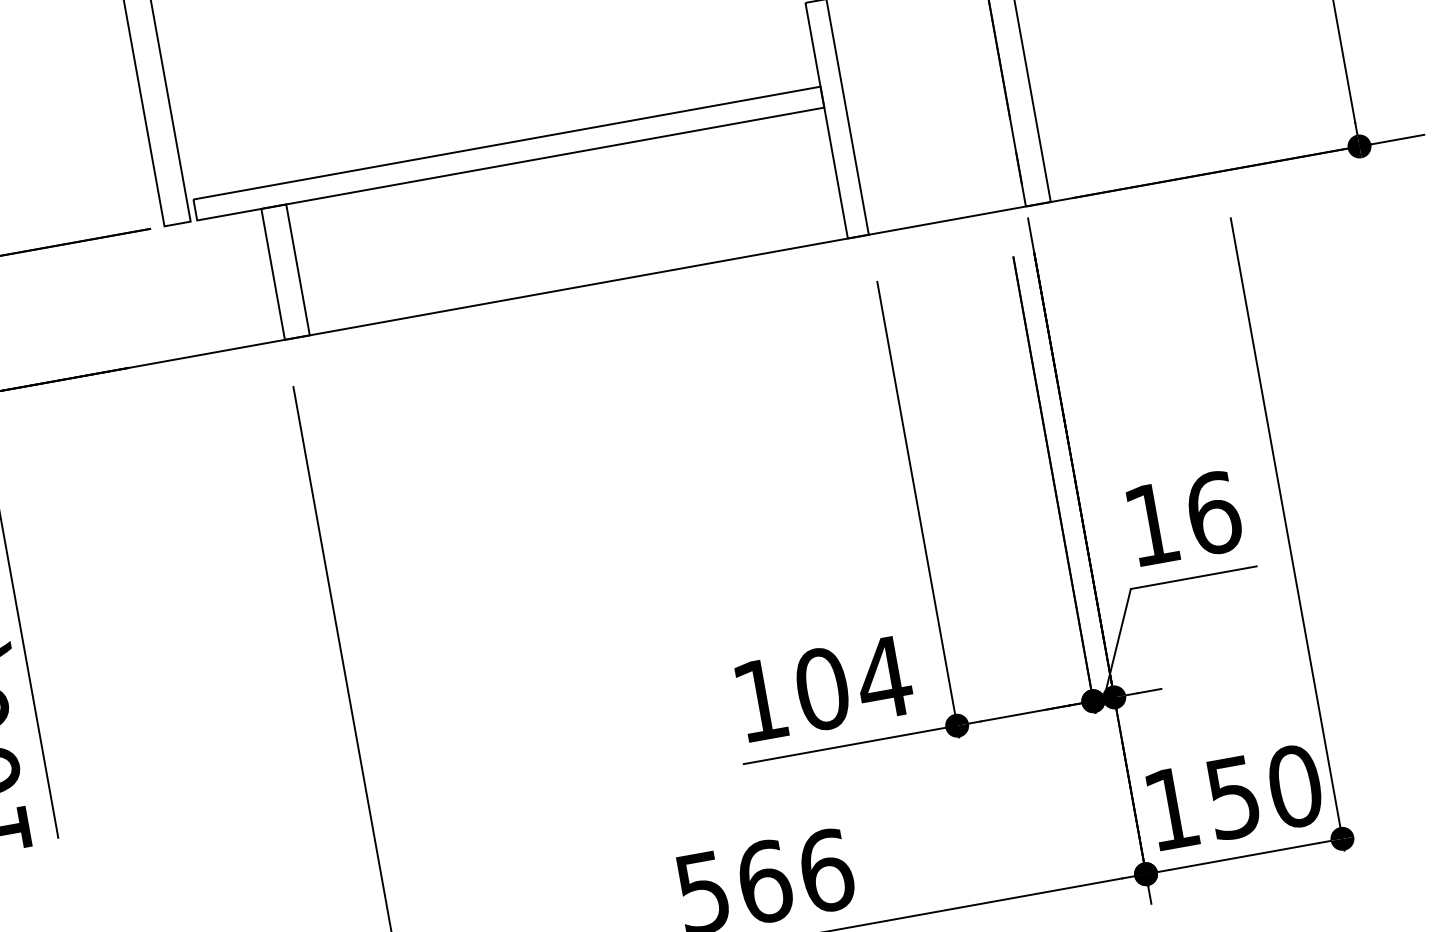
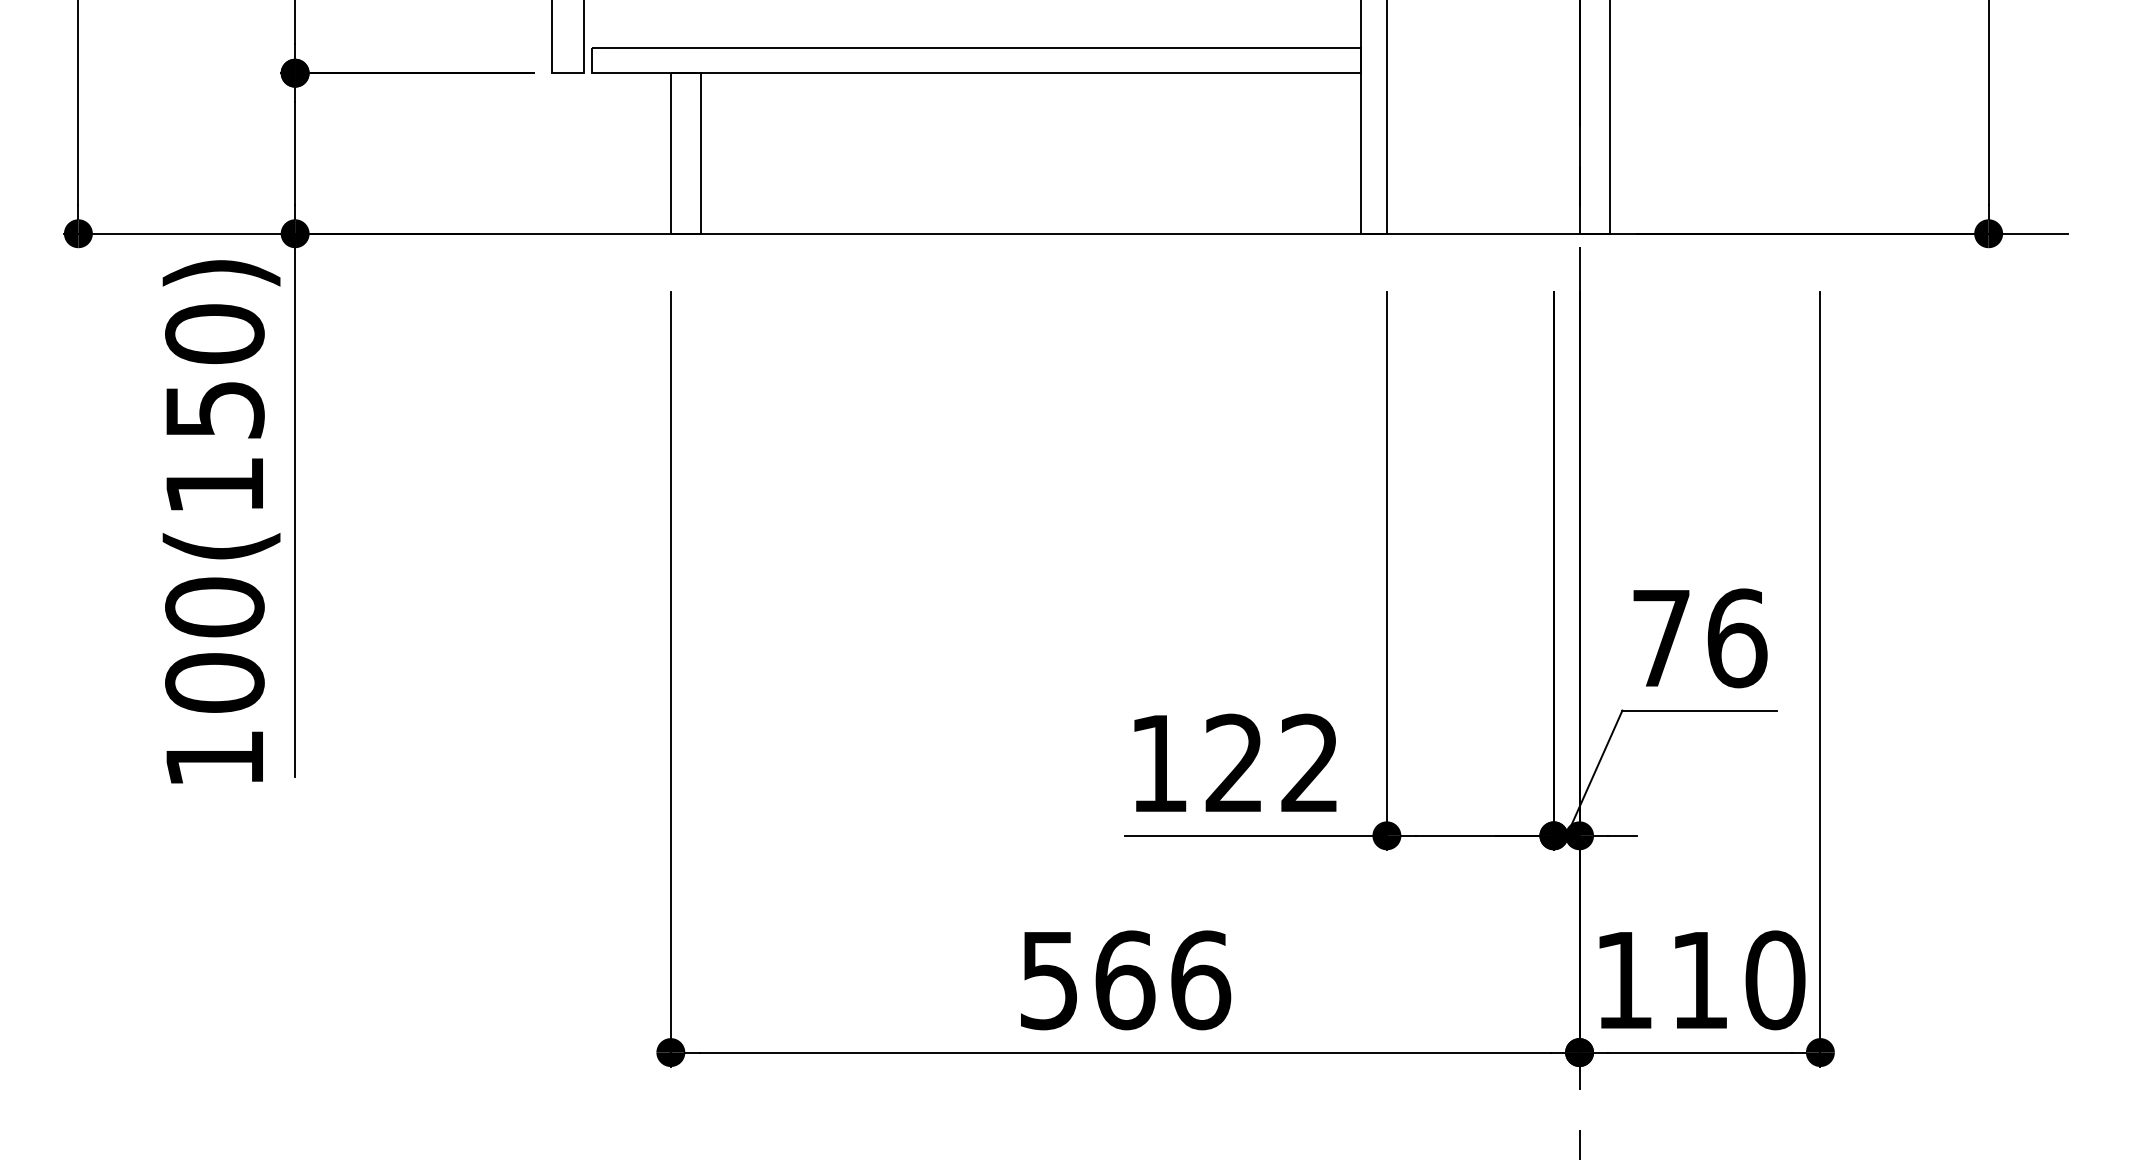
text: (1152, 524) -> (1661, 638), 16 -> 76
text: (854, 683) -> (1273, 763), 104 -> 122
text: (1233, 798) -> (1699, 981), 150 -> 110

